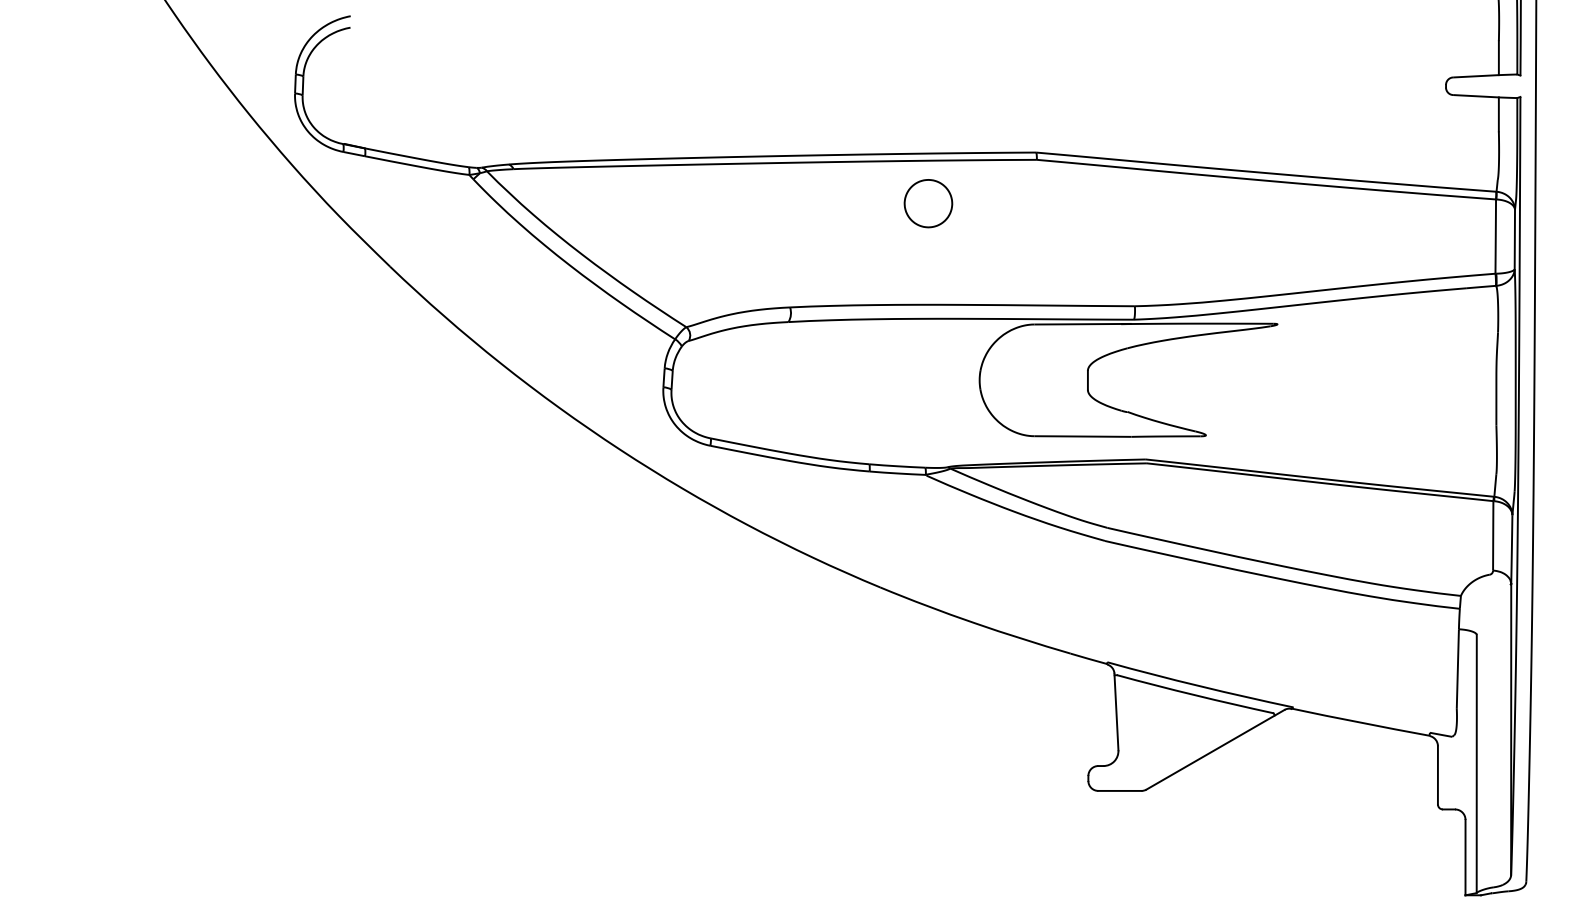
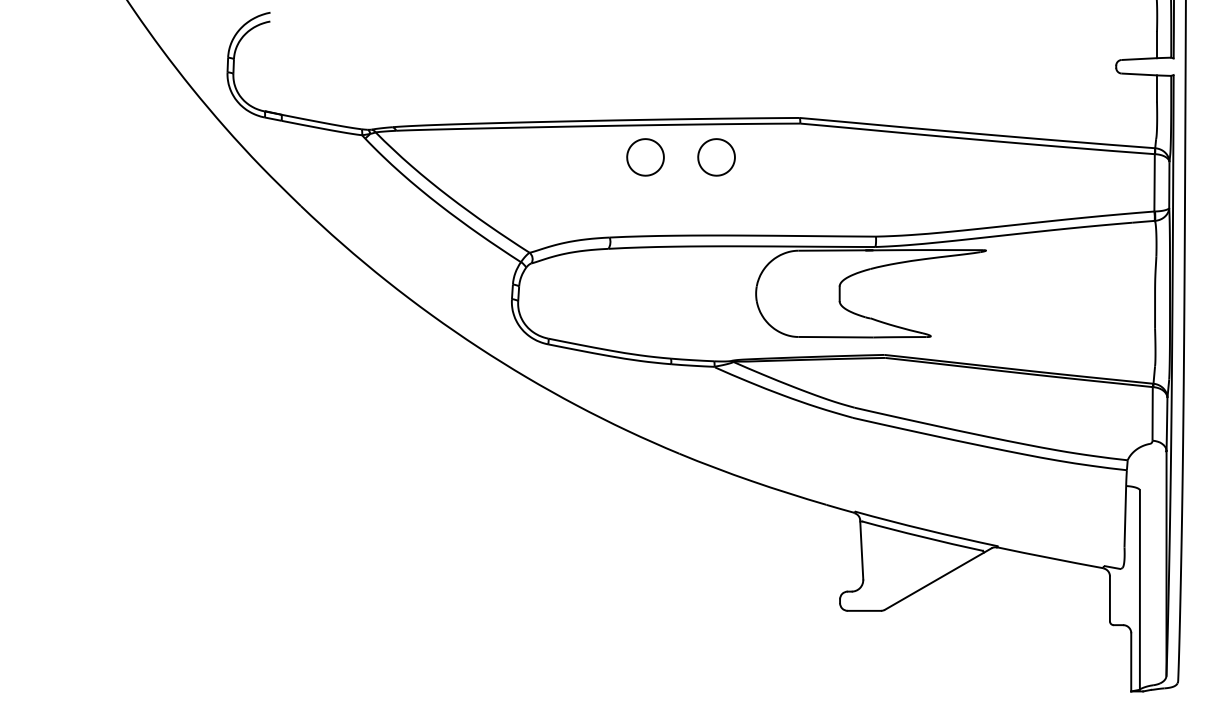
part: (836, 203) -> (645, 157), added

